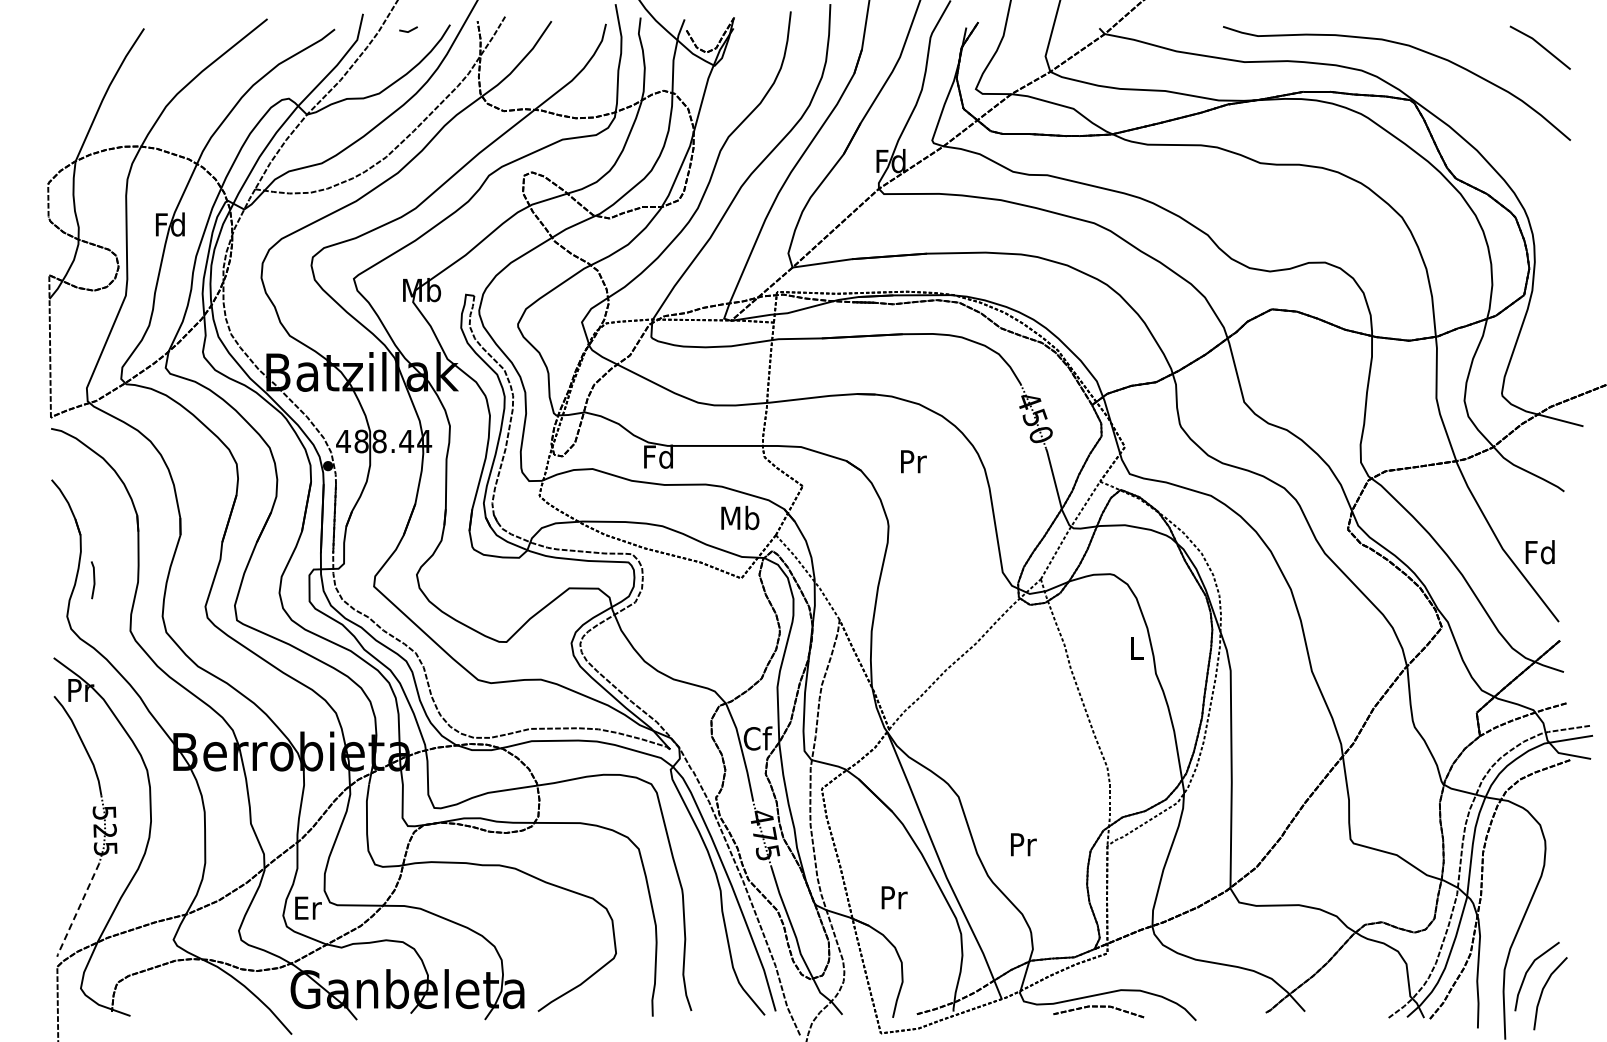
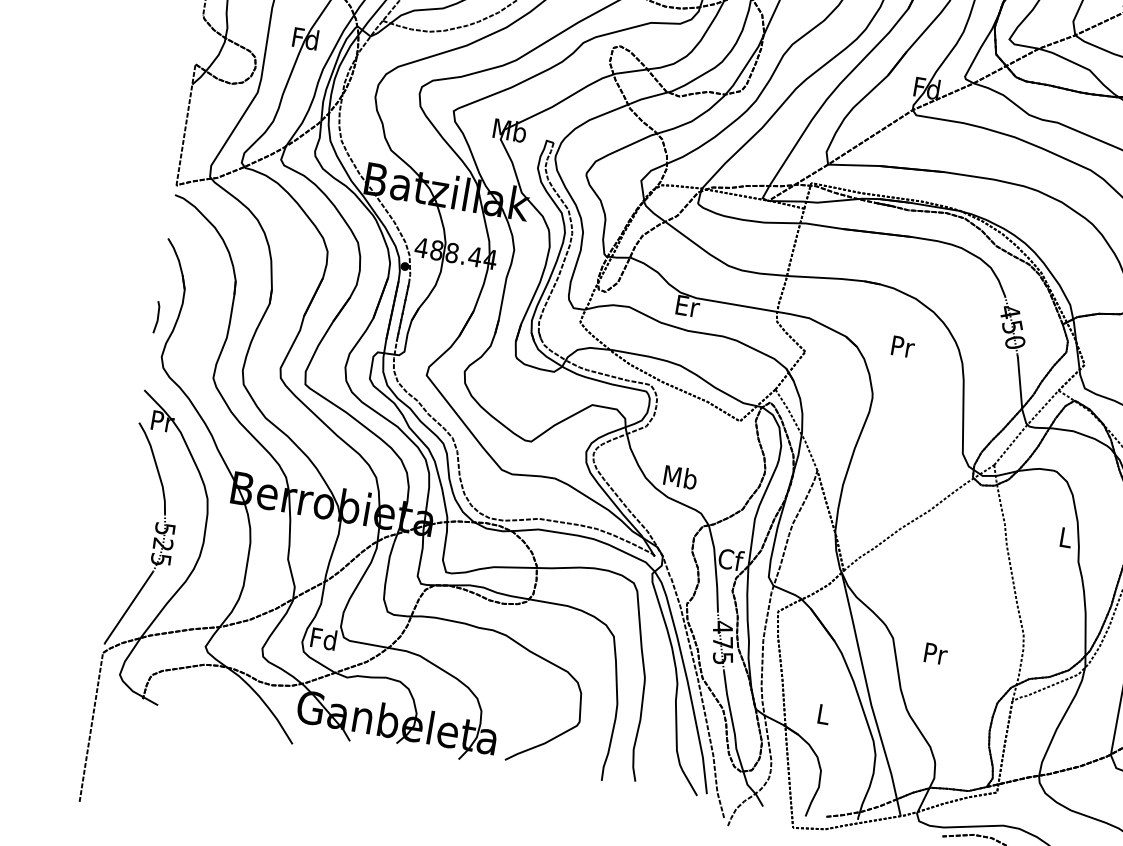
text: (658, 456) -> (687, 305), Fd -> Er
text: (740, 517) -> (680, 476), moved
line: (93, 580) -> (157, 317), moved
text: (1023, 844) -> (935, 653), moved
text: (894, 897) -> (824, 714), Pr -> L
text: (306, 907) -> (323, 638), Er -> Fd
line: (77, 910) -> (128, 608), dashed -> solid

